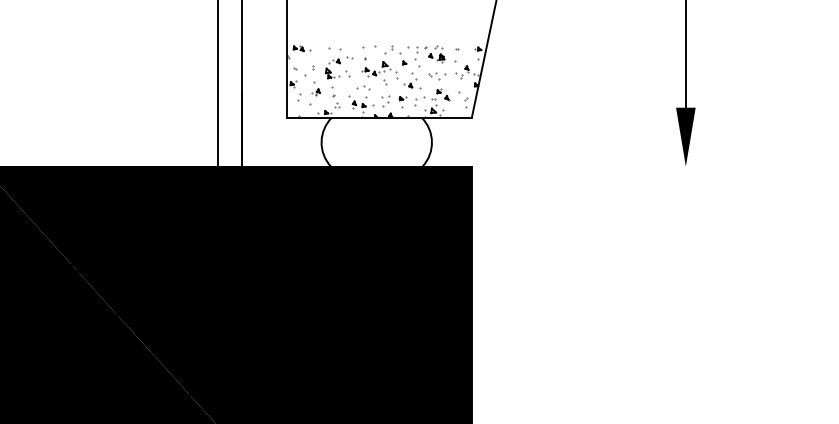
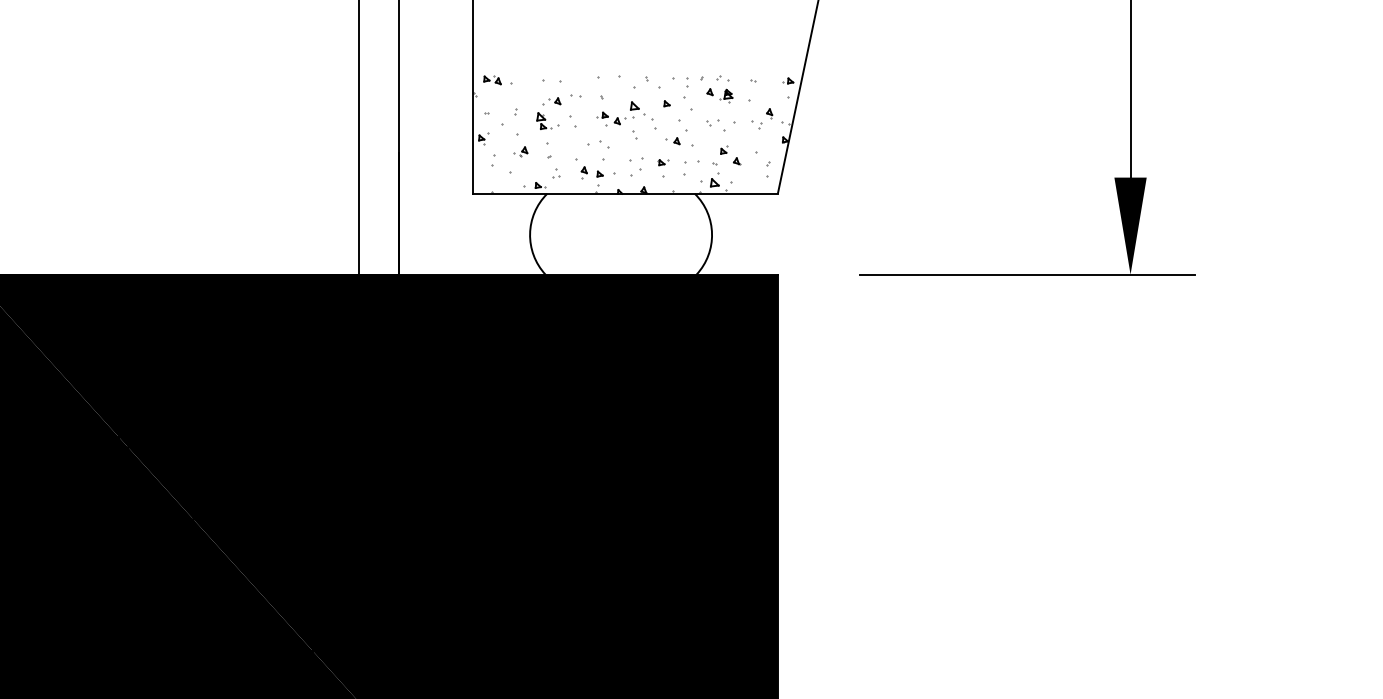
line: (623, 166) -> (1027, 274), added

